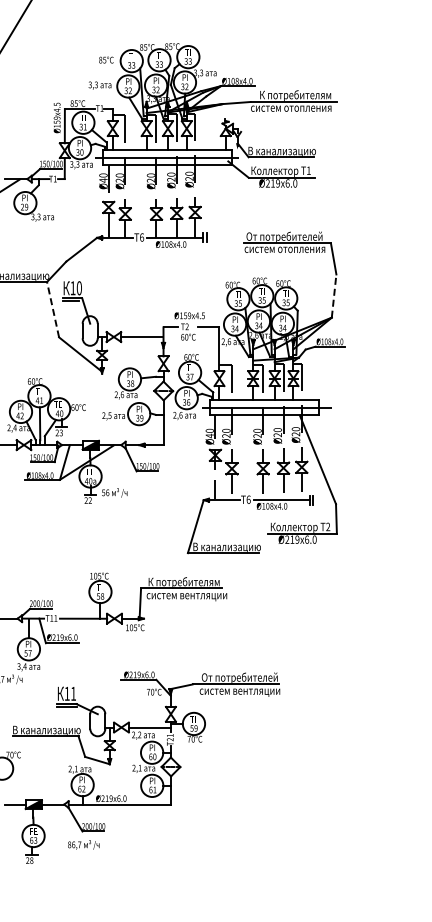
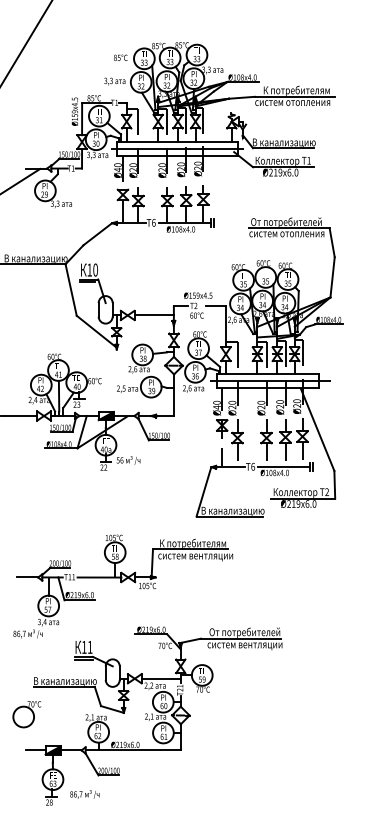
line: (334, 296) -> (332, 277), dashed -> solid
line: (52, 309) -> (70, 289), dashed -> solid
text: (83, 844) -> (84, 794), moved

